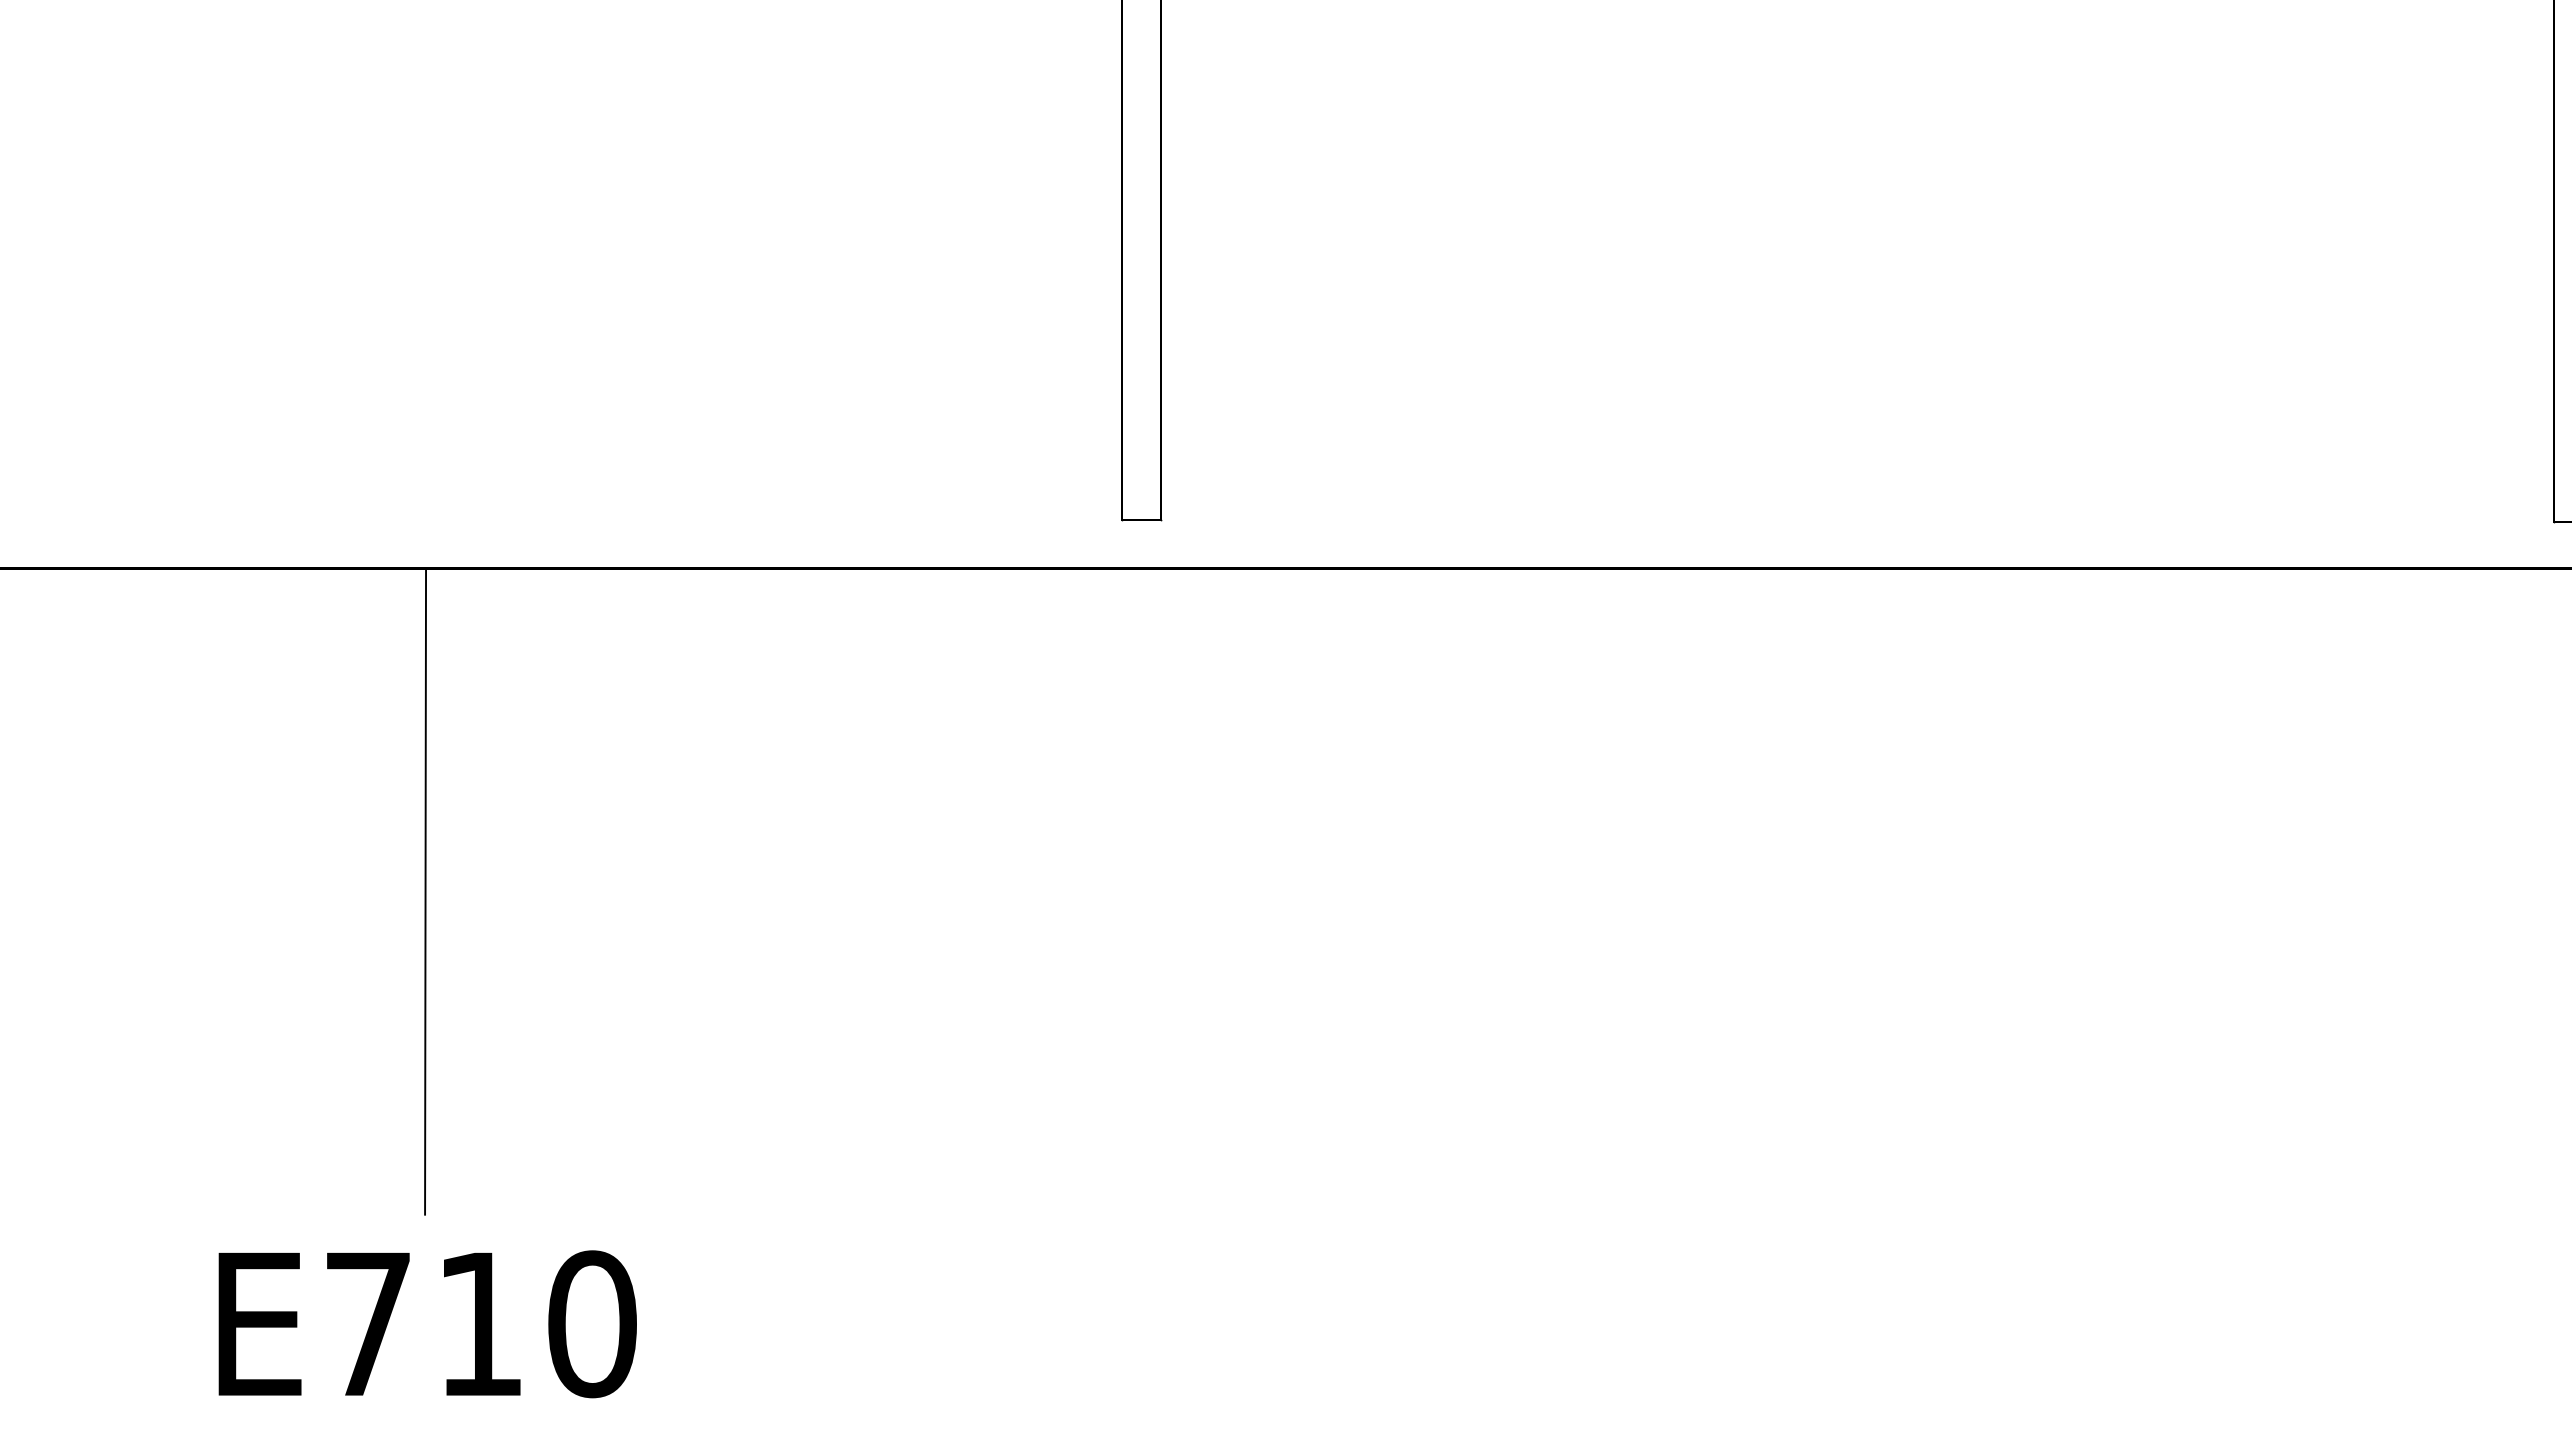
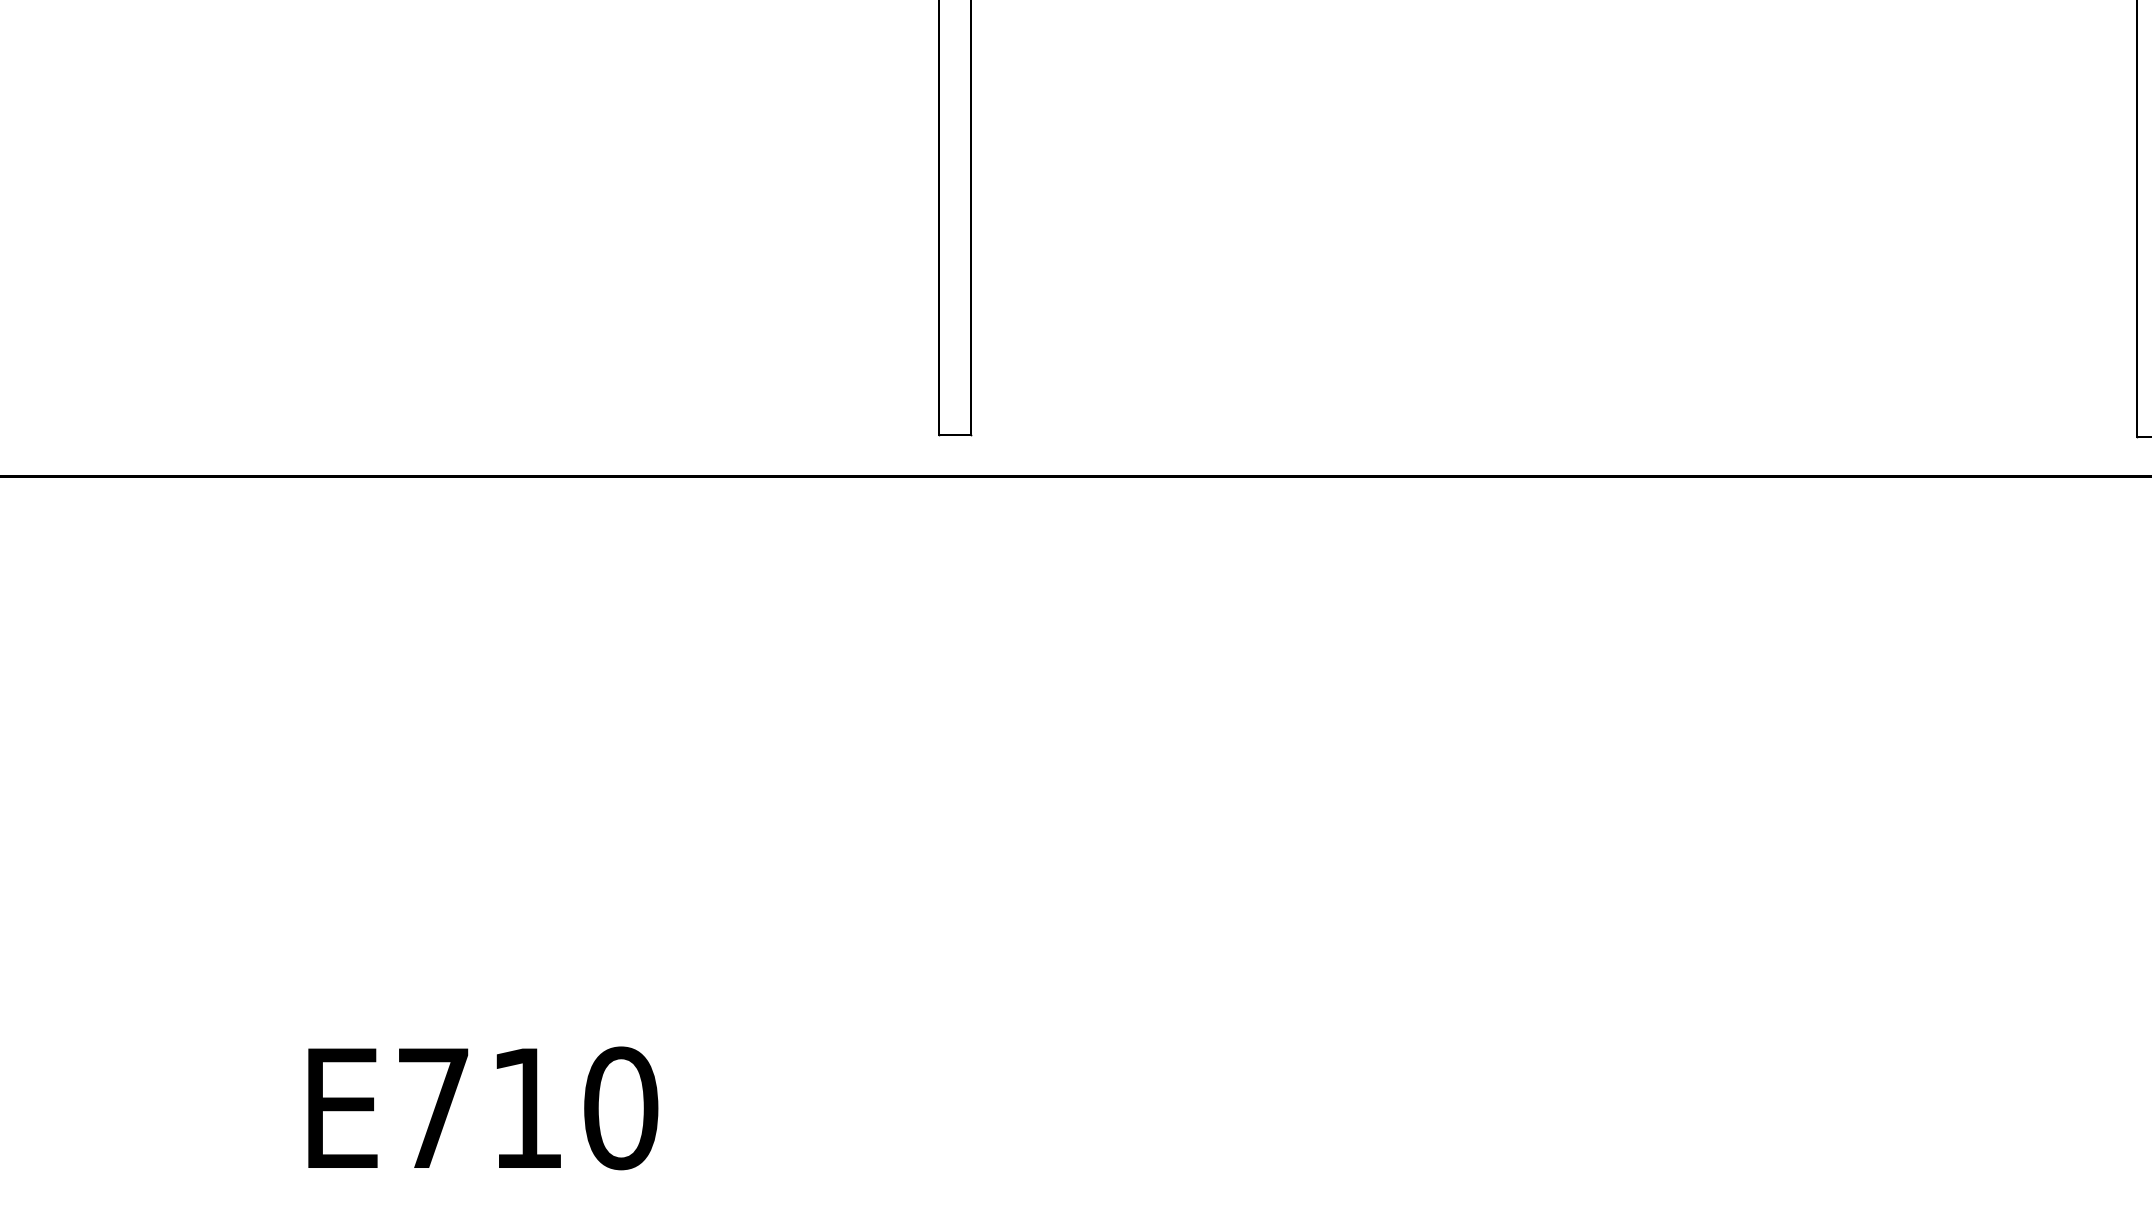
line: (425, 891) -> (355, 746), removed
text: (427, 1324) -> (483, 1108), moved

